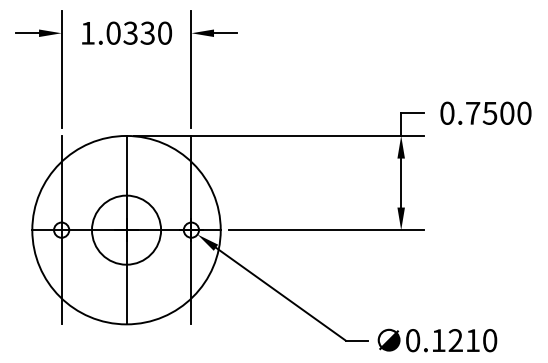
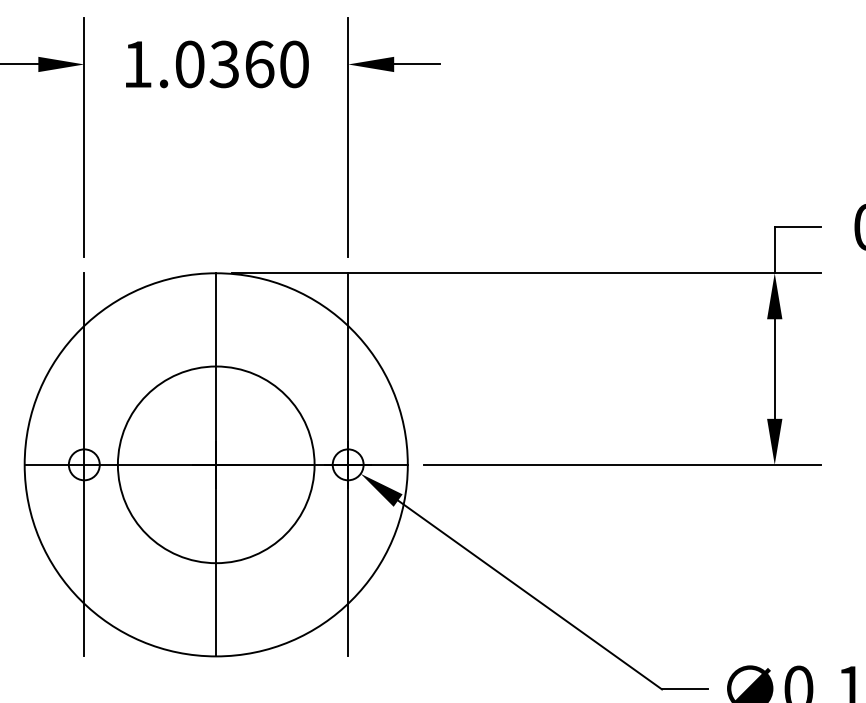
text: (147, 32) -> (258, 62), 1.0330 -> 1.0360
circle: (126, 229) -> (216, 463), size x1.4

